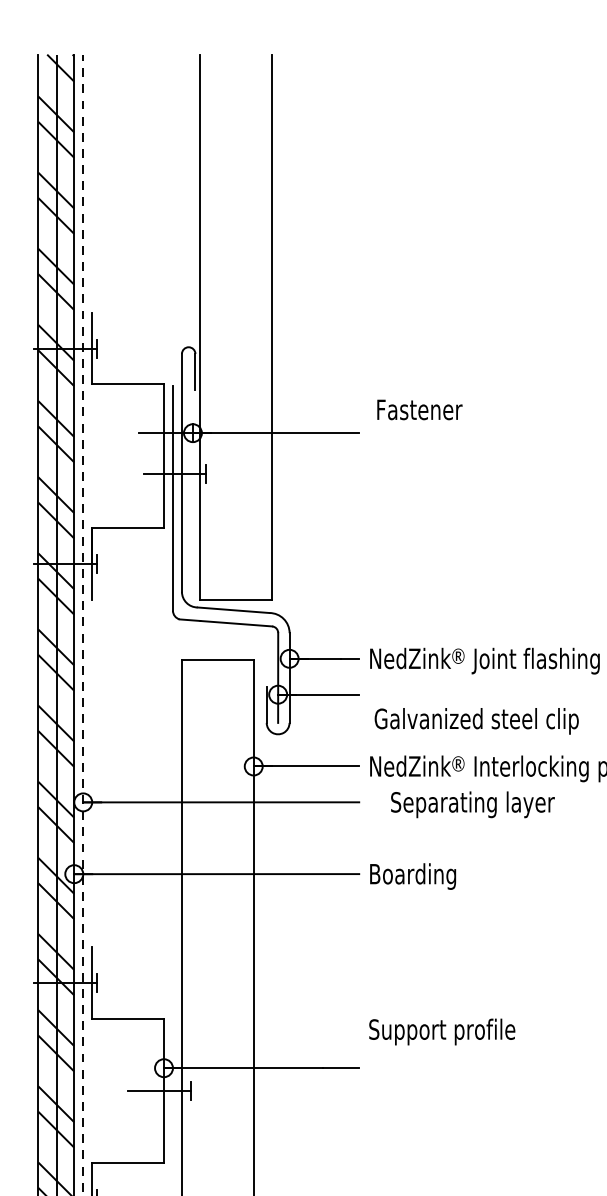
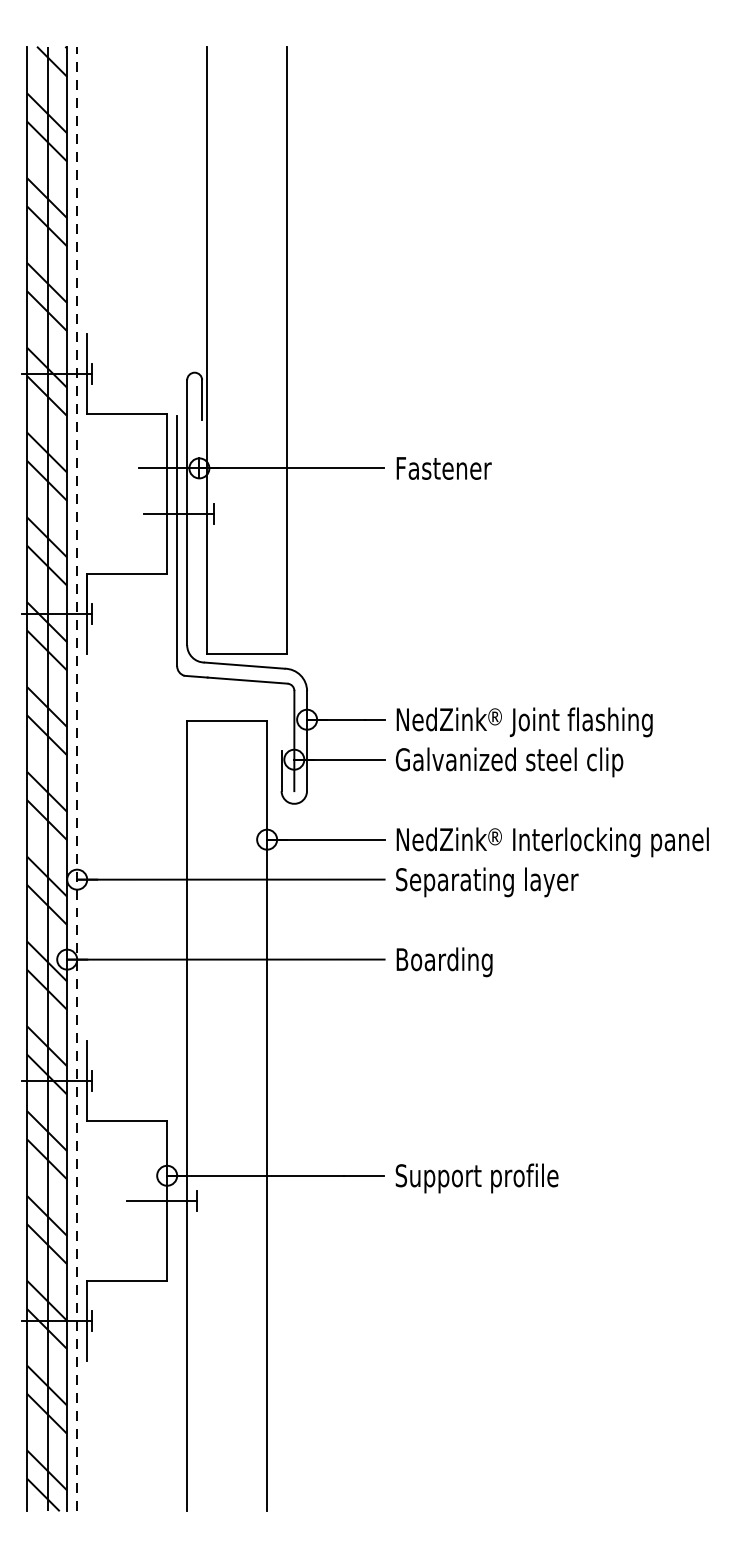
text: (419, 409) -> (443, 468), moved
text: (476, 721) -> (509, 762), moved
text: (473, 804) -> (487, 882), moved
text: (441, 1032) -> (476, 1178), moved

